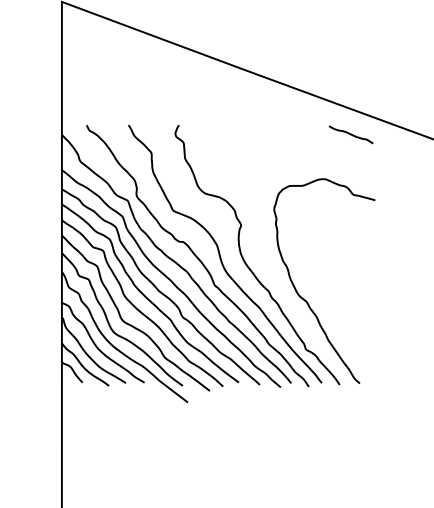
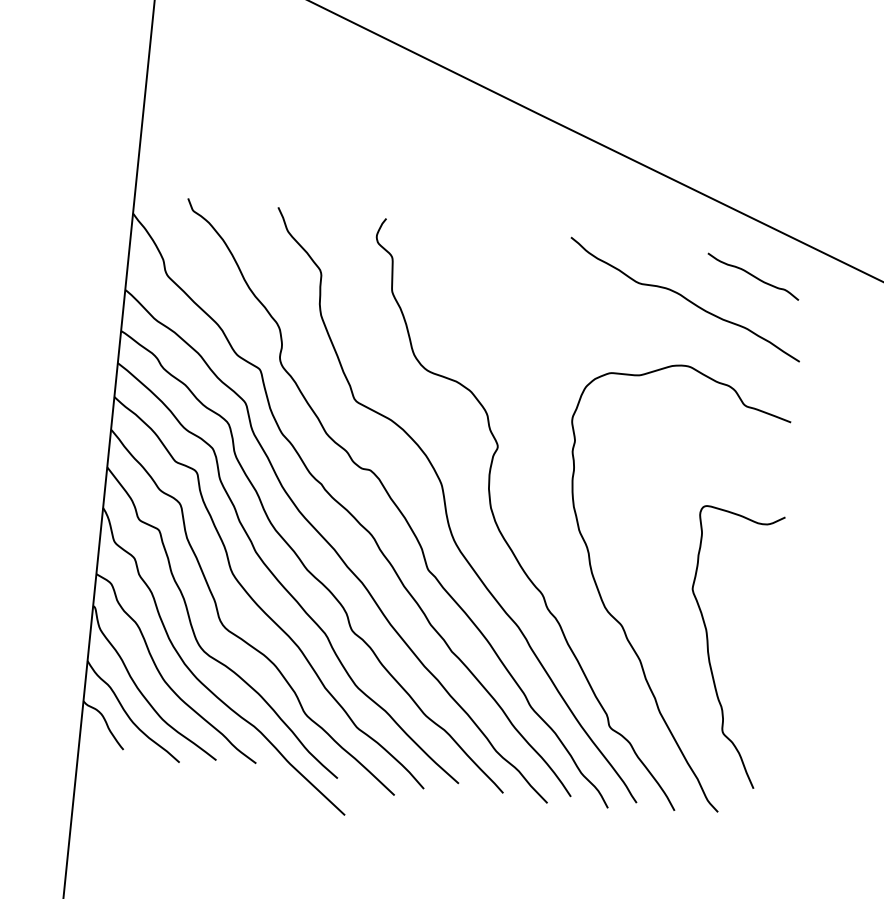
curve: (320, 148) -> (684, 299), added
curve: (348, 306) -> (710, 644), added

